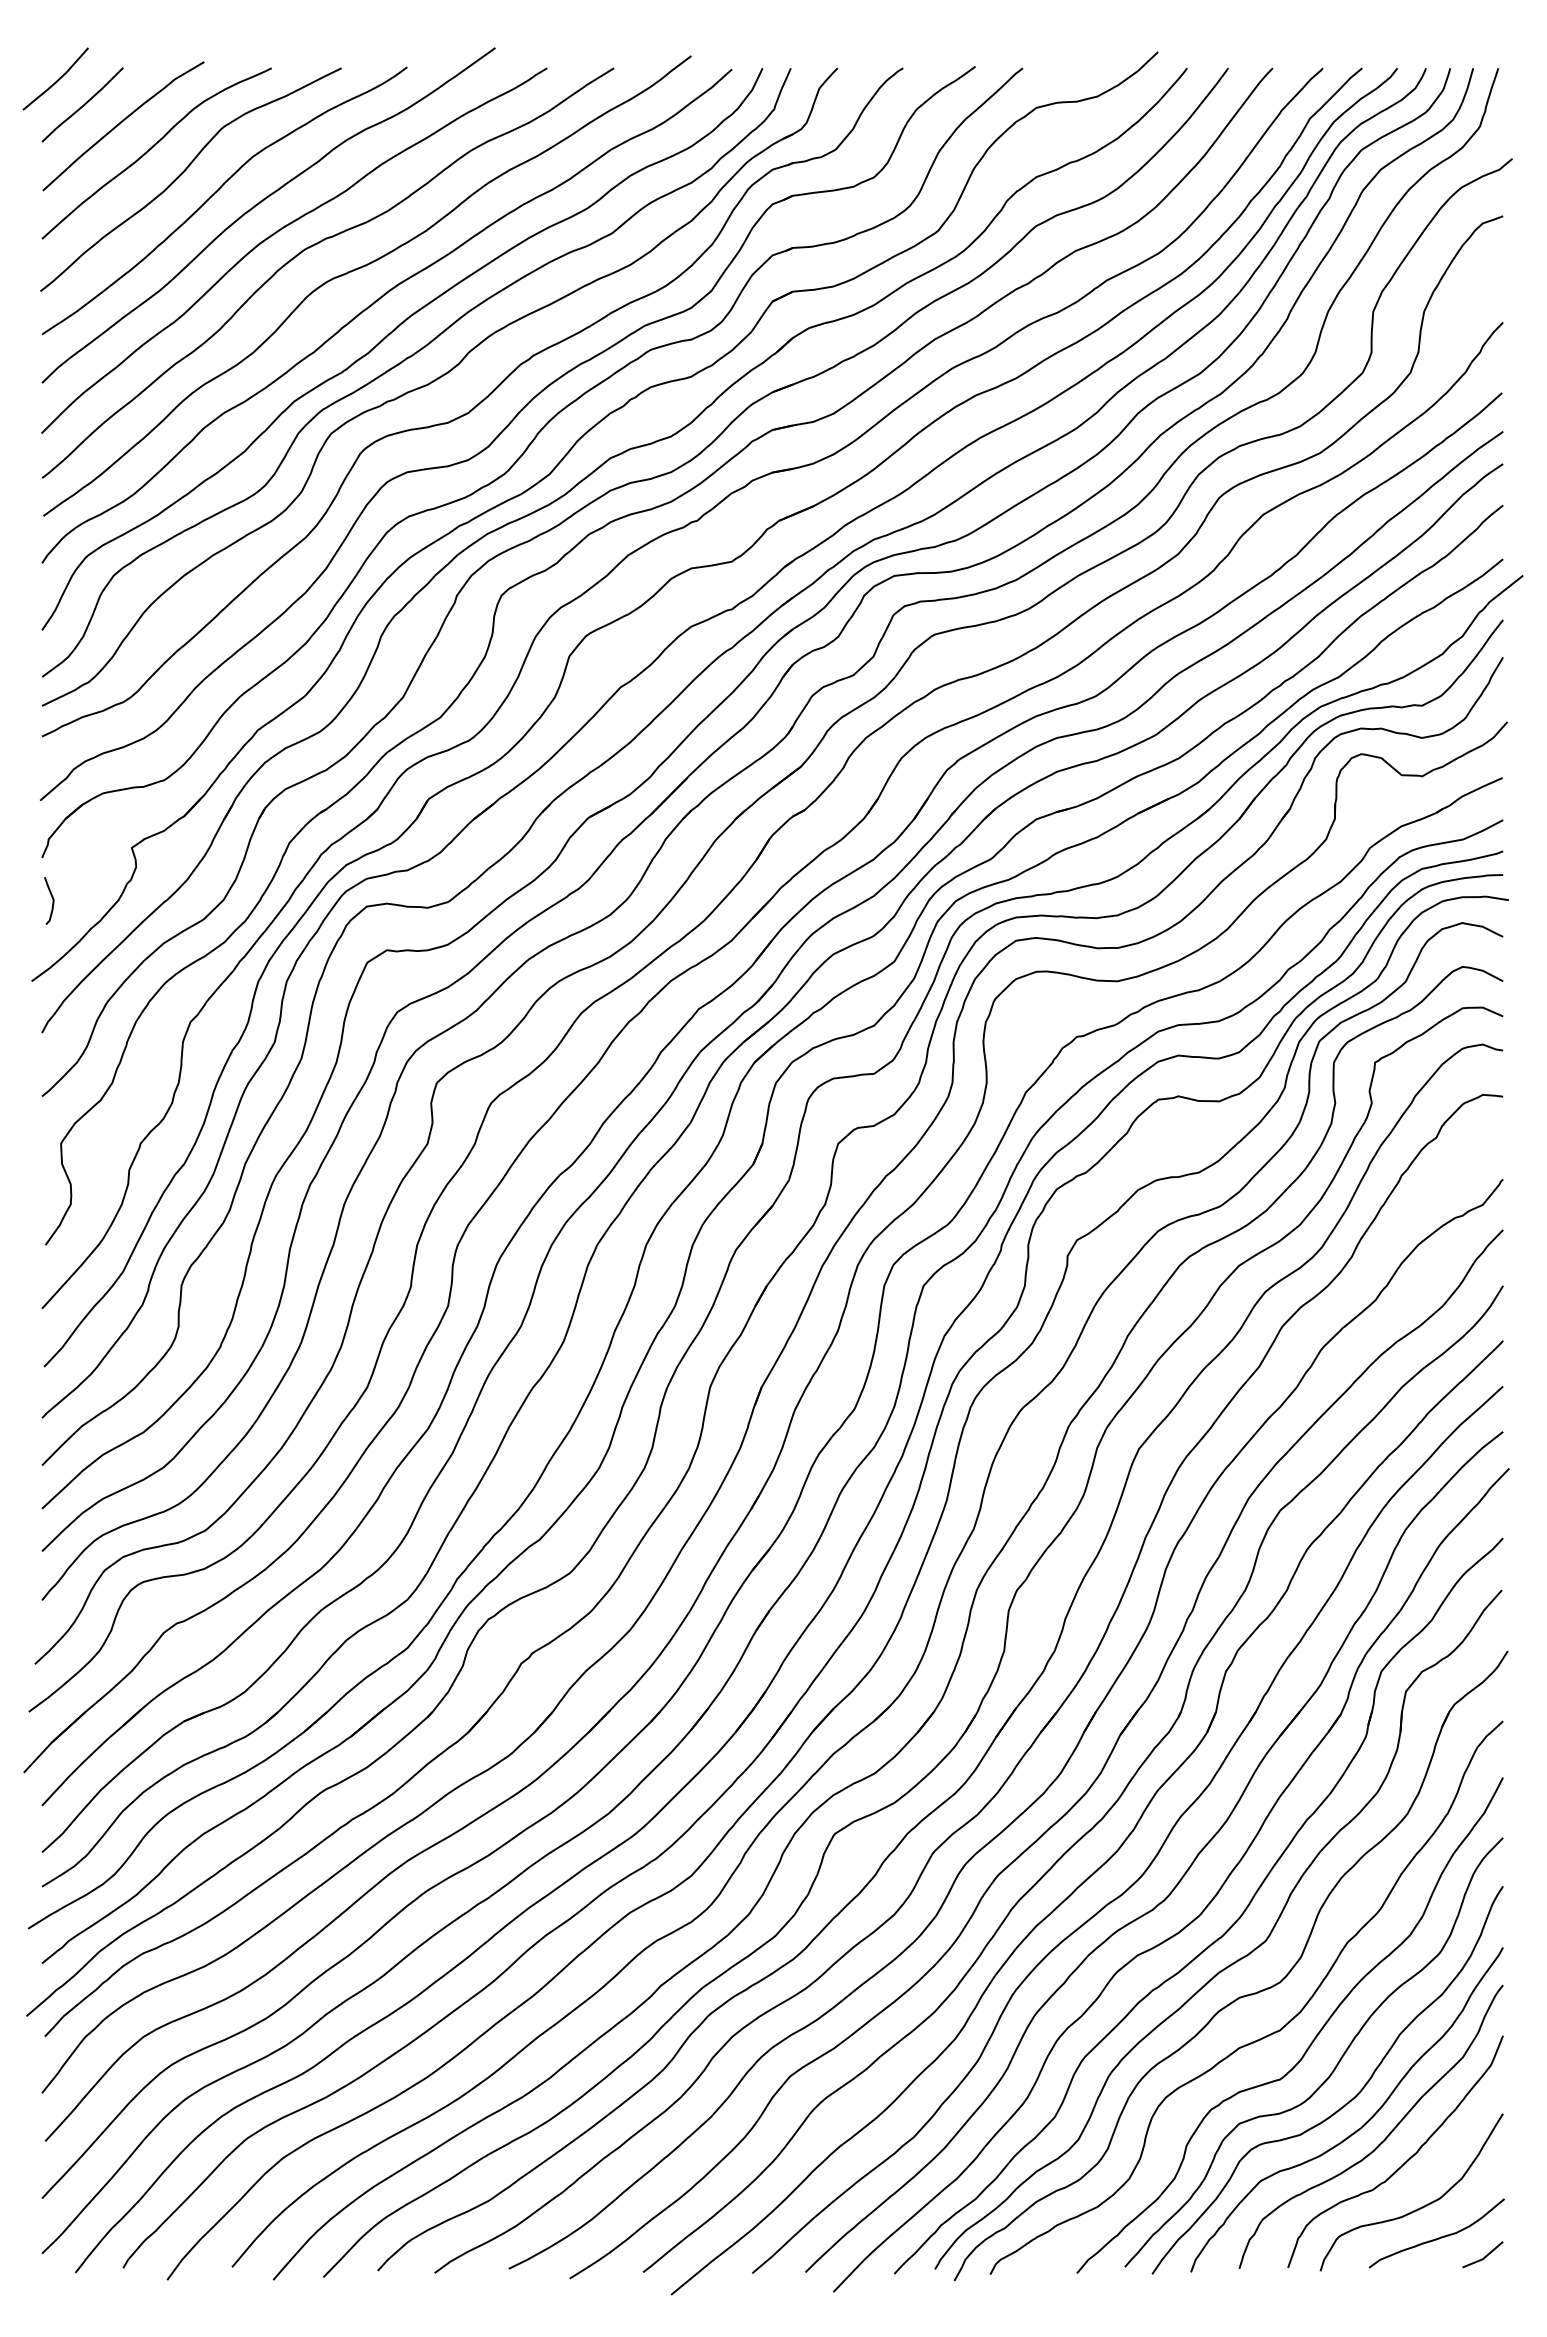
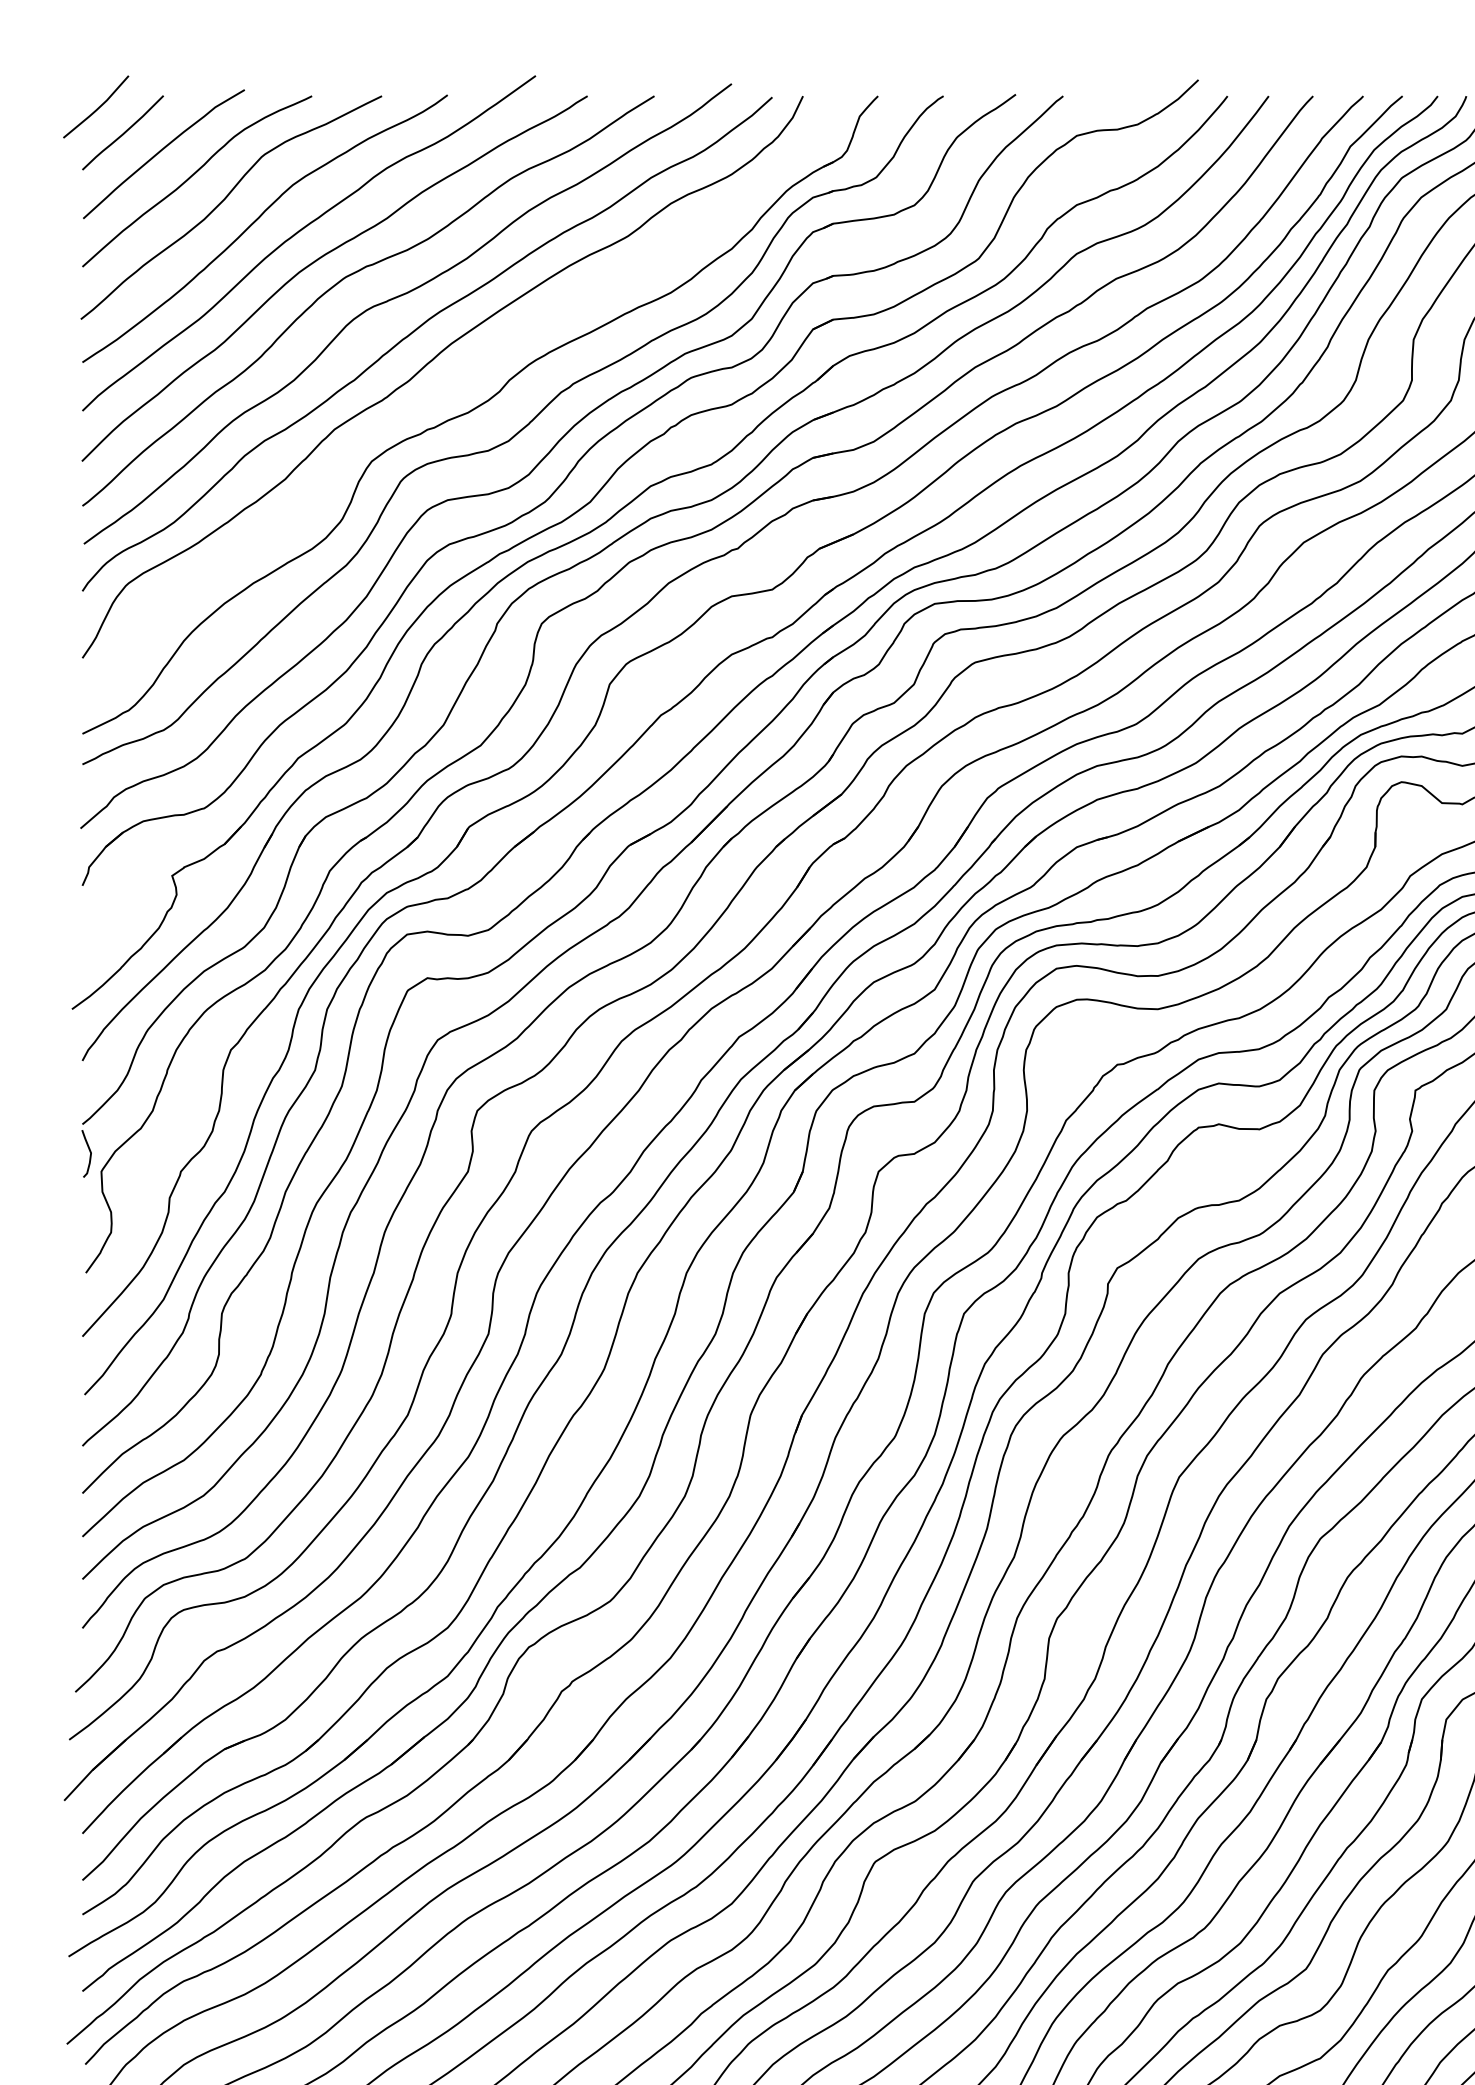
curve: (409, 358) -> (449, 386), removed
curve: (52, 900) -> (89, 1153), moved

